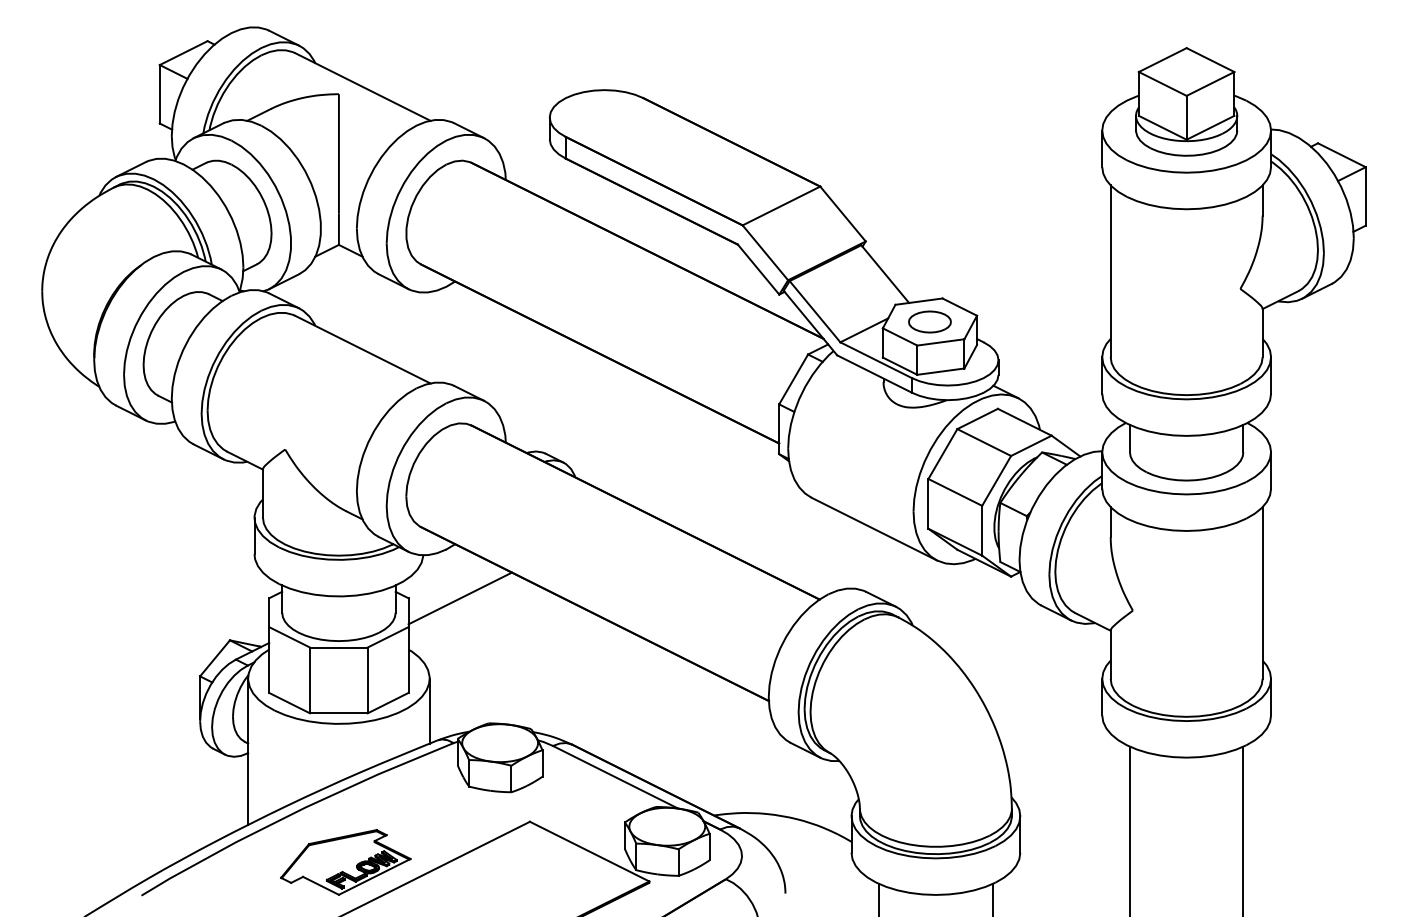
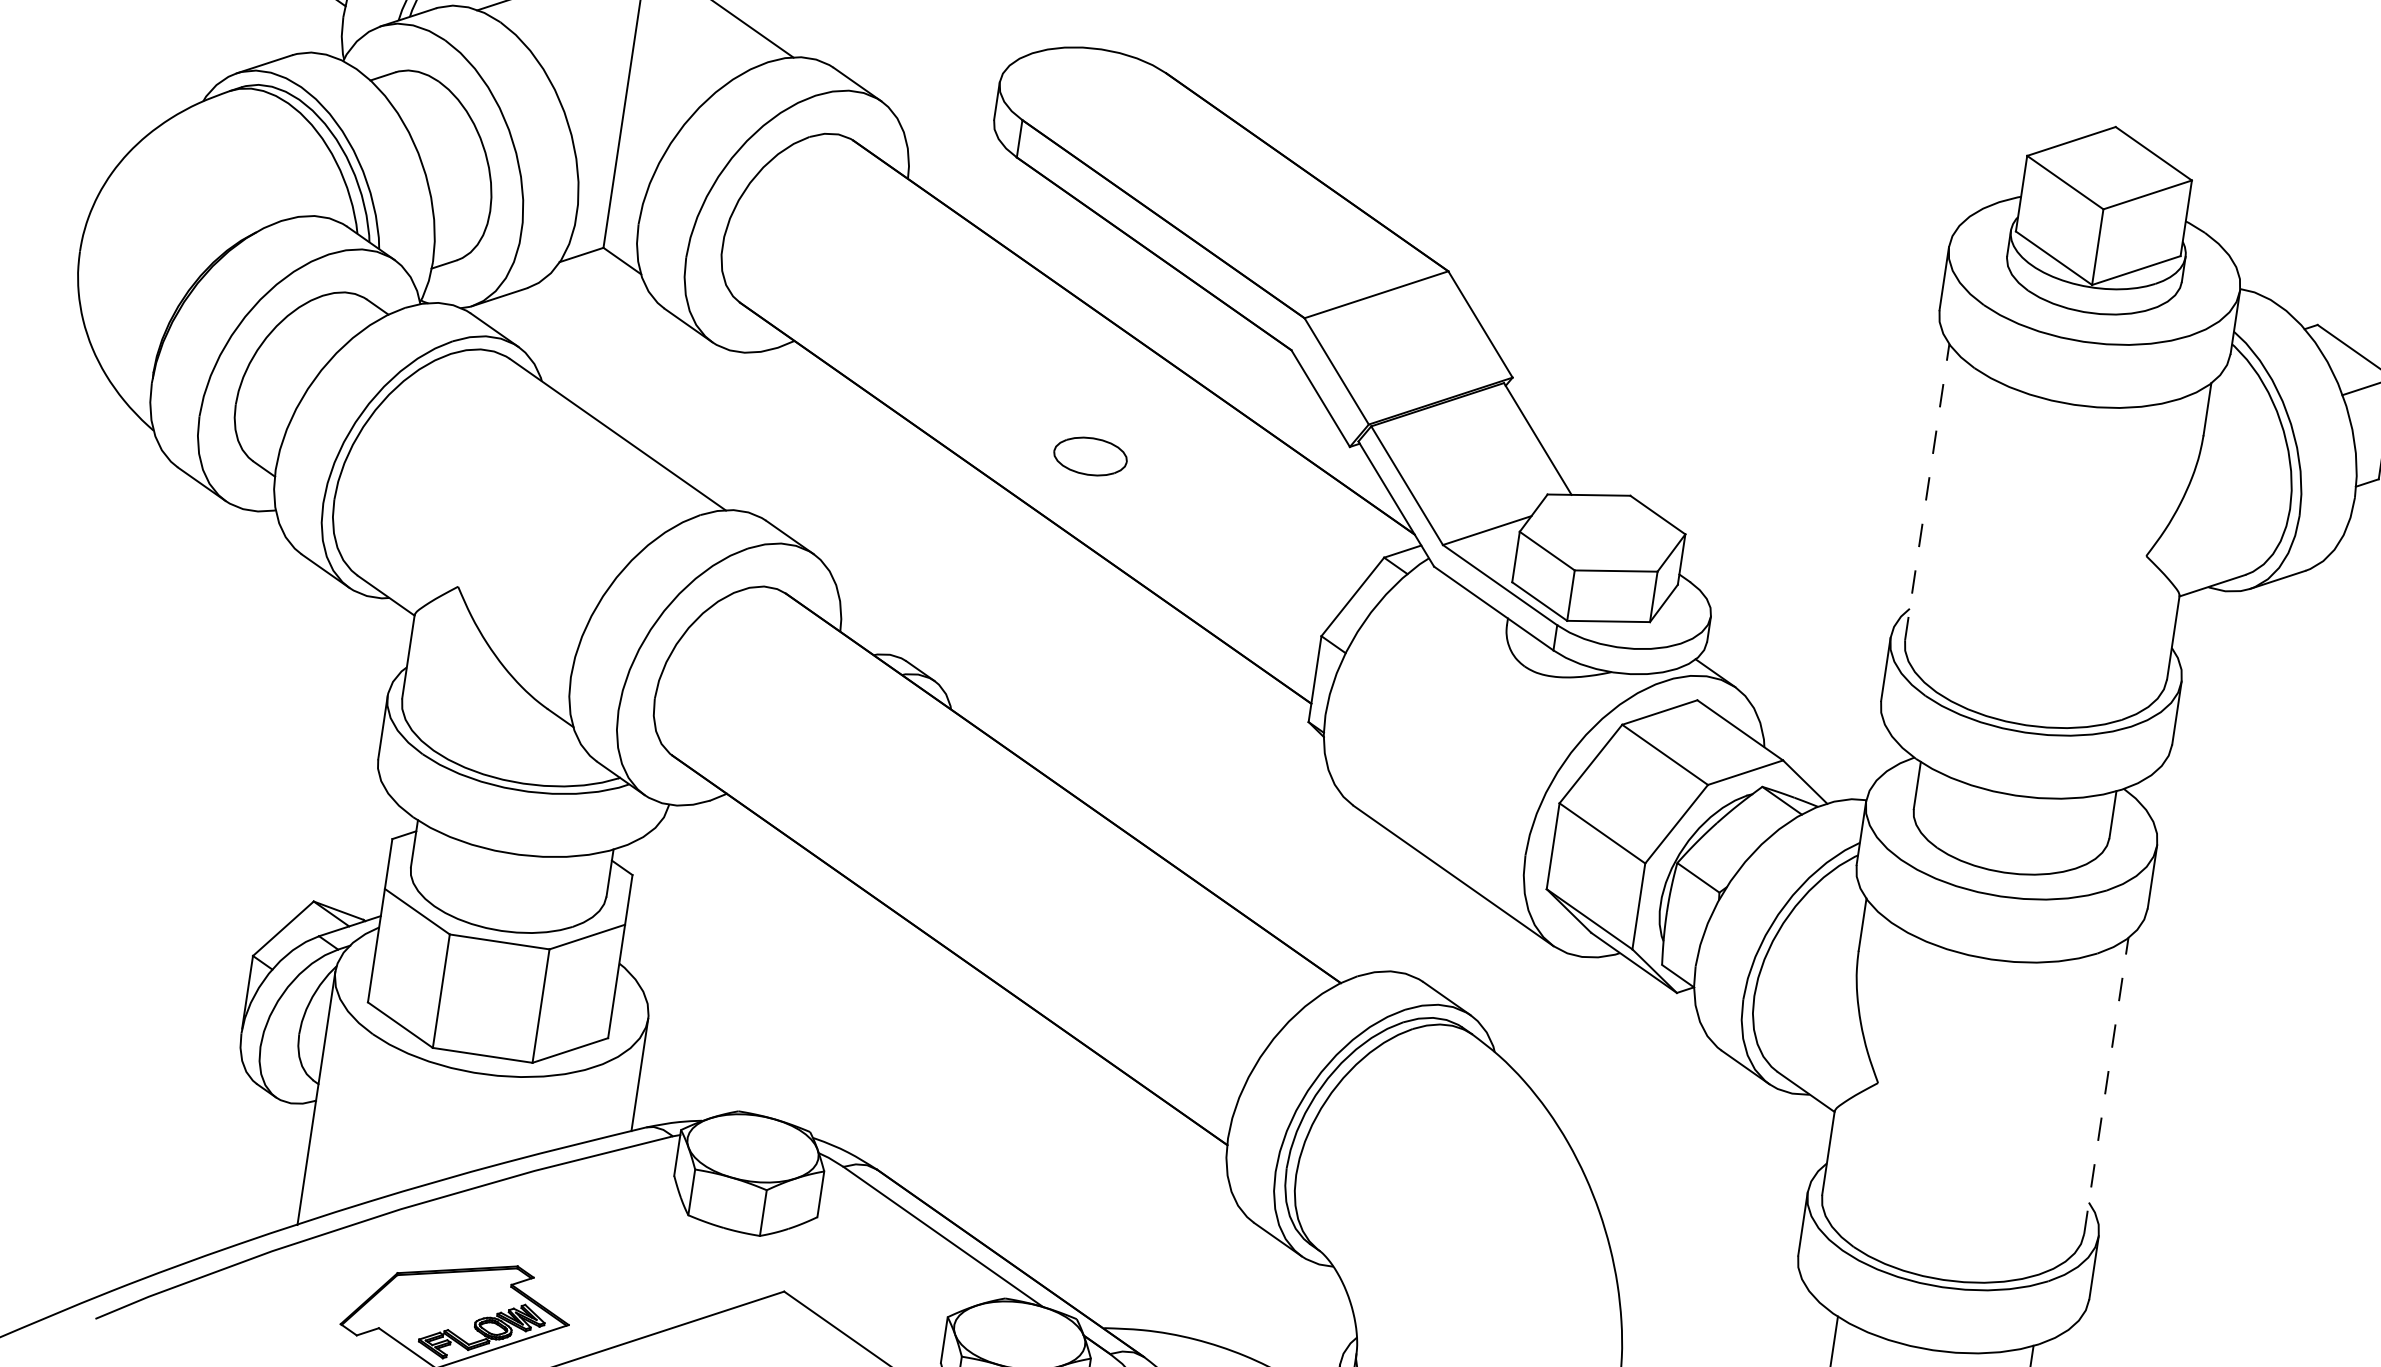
line: (1110, 271) -> (1926, 492), solid -> dashed
part: (929, 321) -> (1089, 455), moved
line: (1262, 592) -> (2106, 1085), solid -> dashed
line: (460, 598) -> (721, 888), removed

